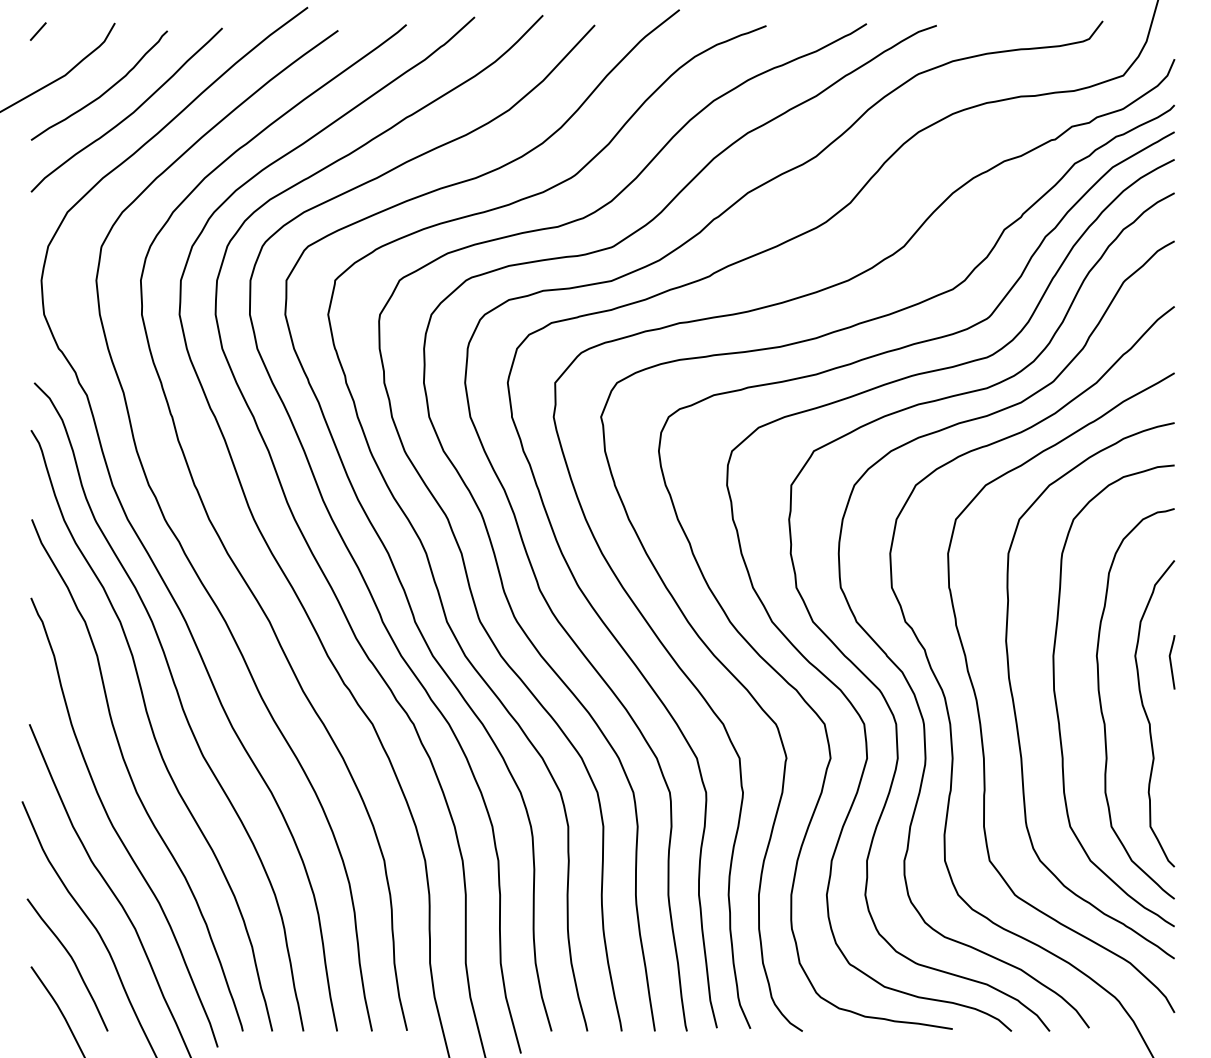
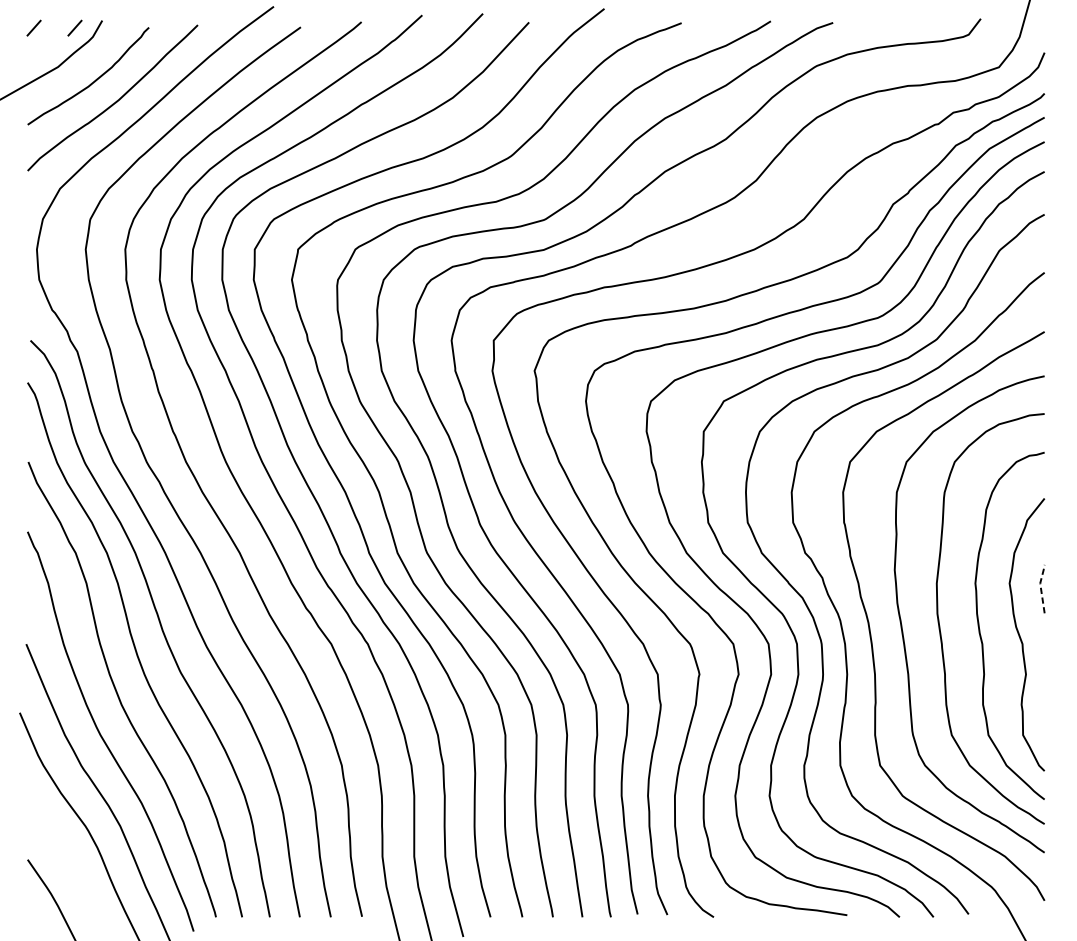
line: (84, 31) -> (75, 28), added
line: (1170, 660) -> (1040, 587), solid -> dashed
curve: (72, 961) -> (64, 855), removed

